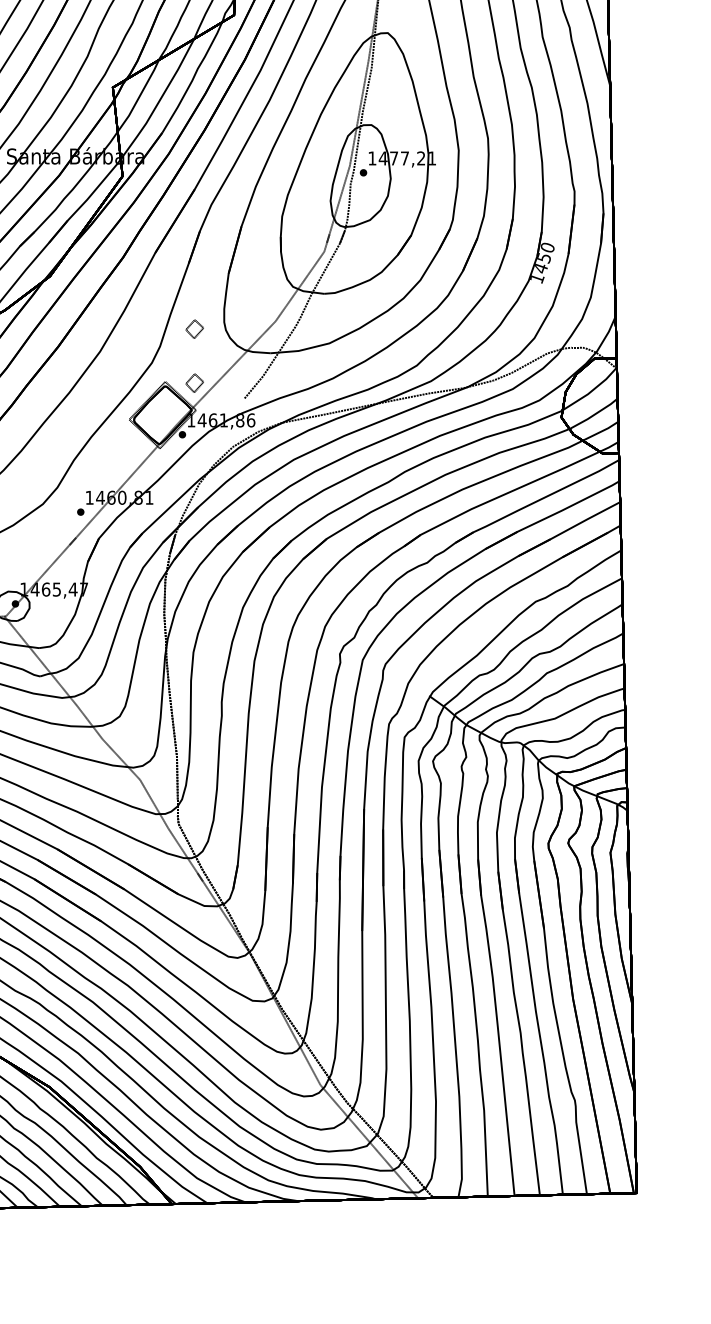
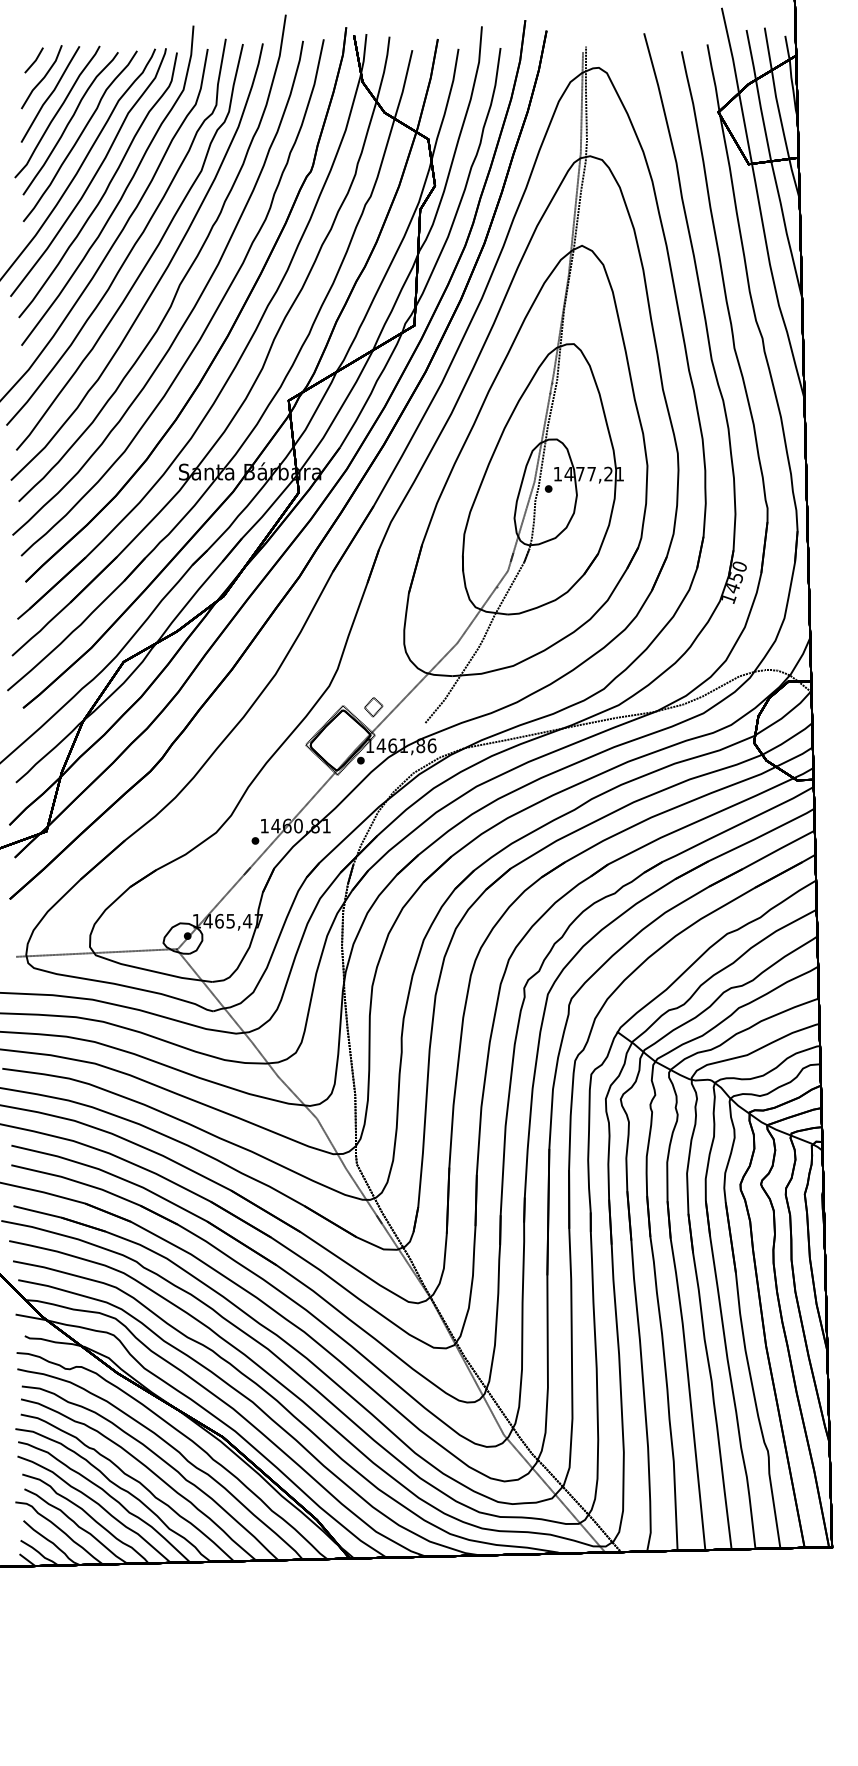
part: (194, 329) -> (373, 651), removed

